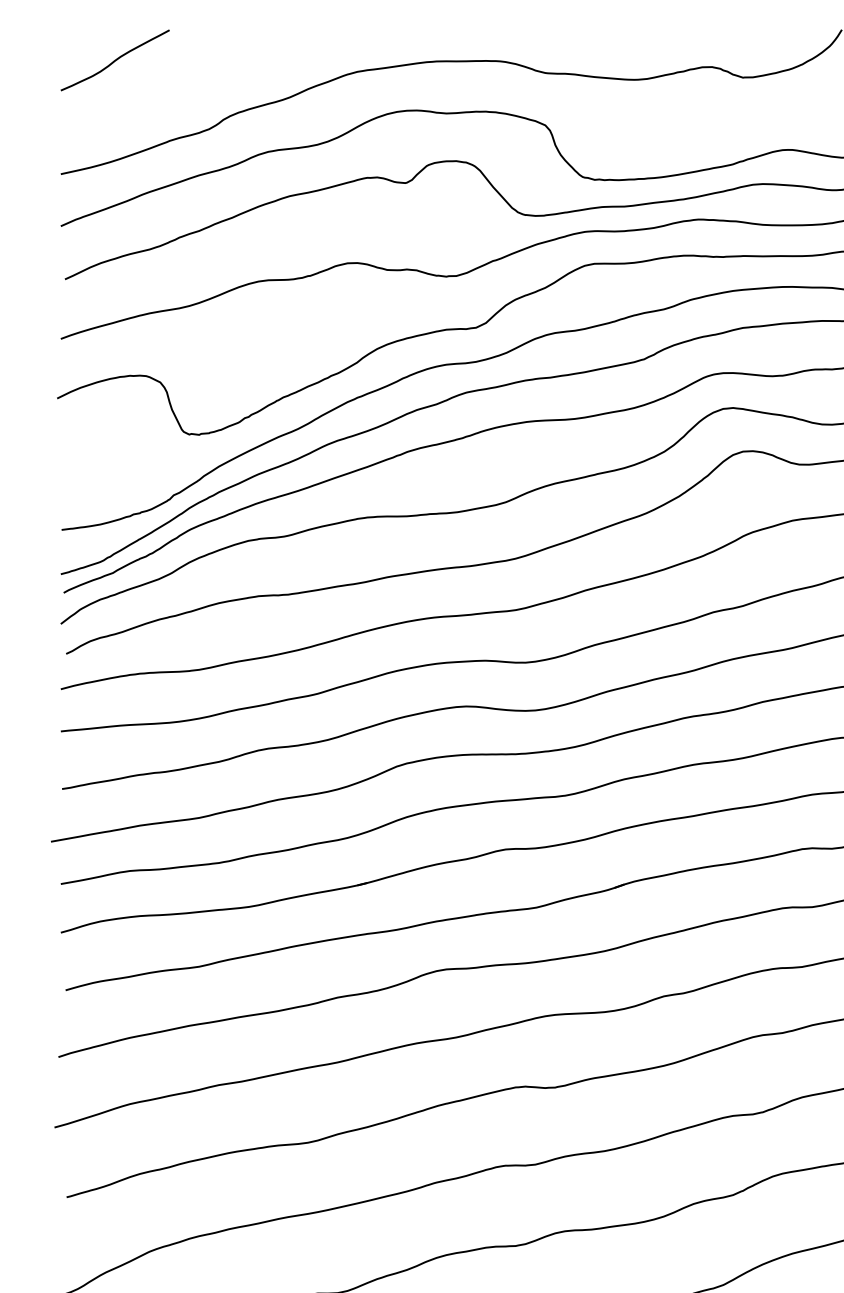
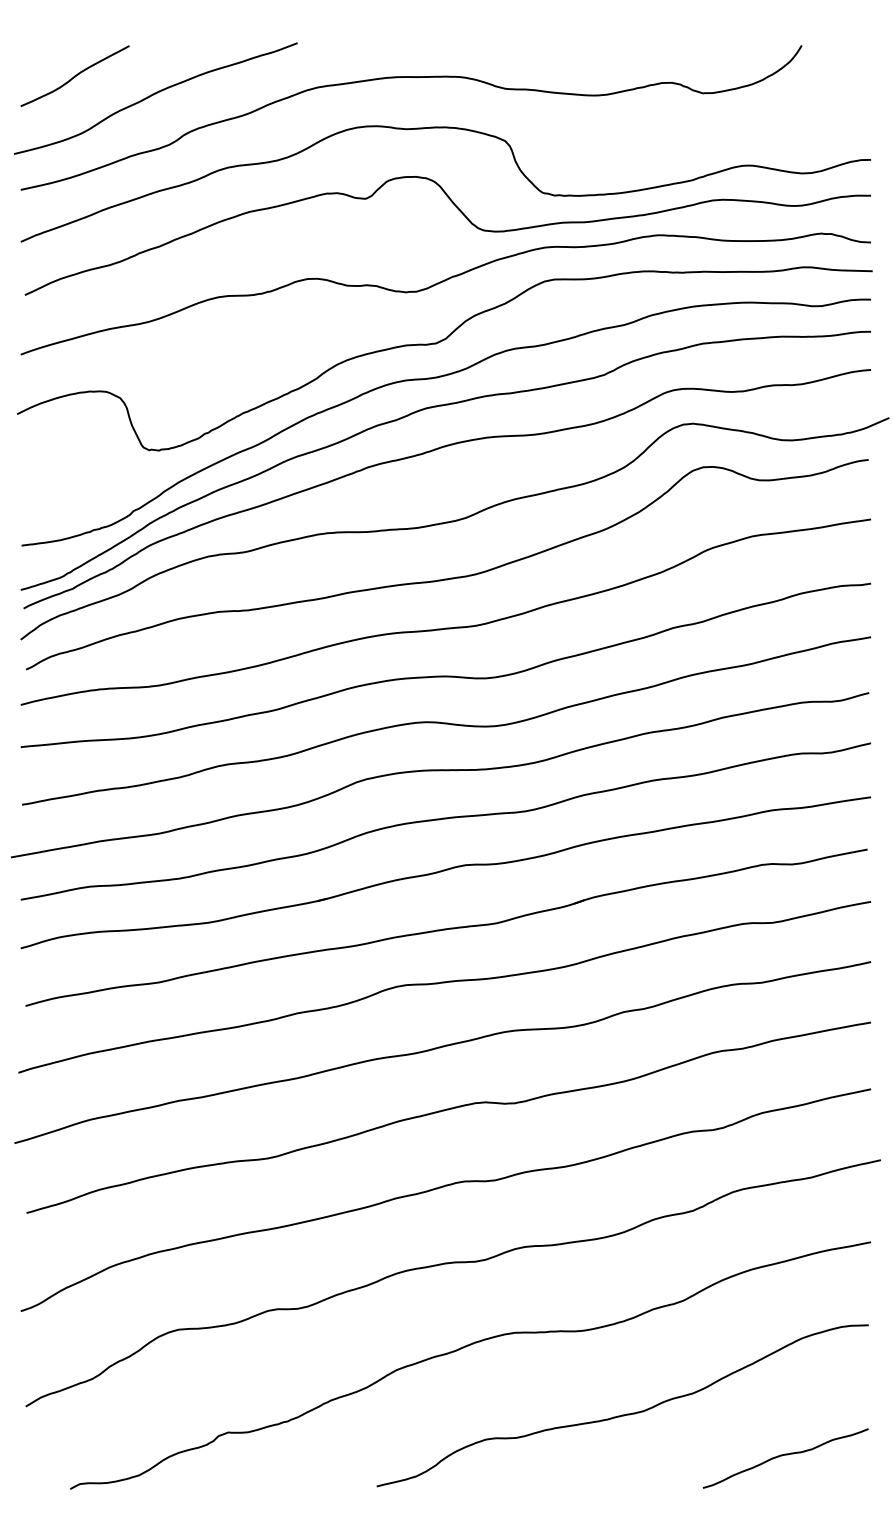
curve: (193, 79) -> (153, 95), added

